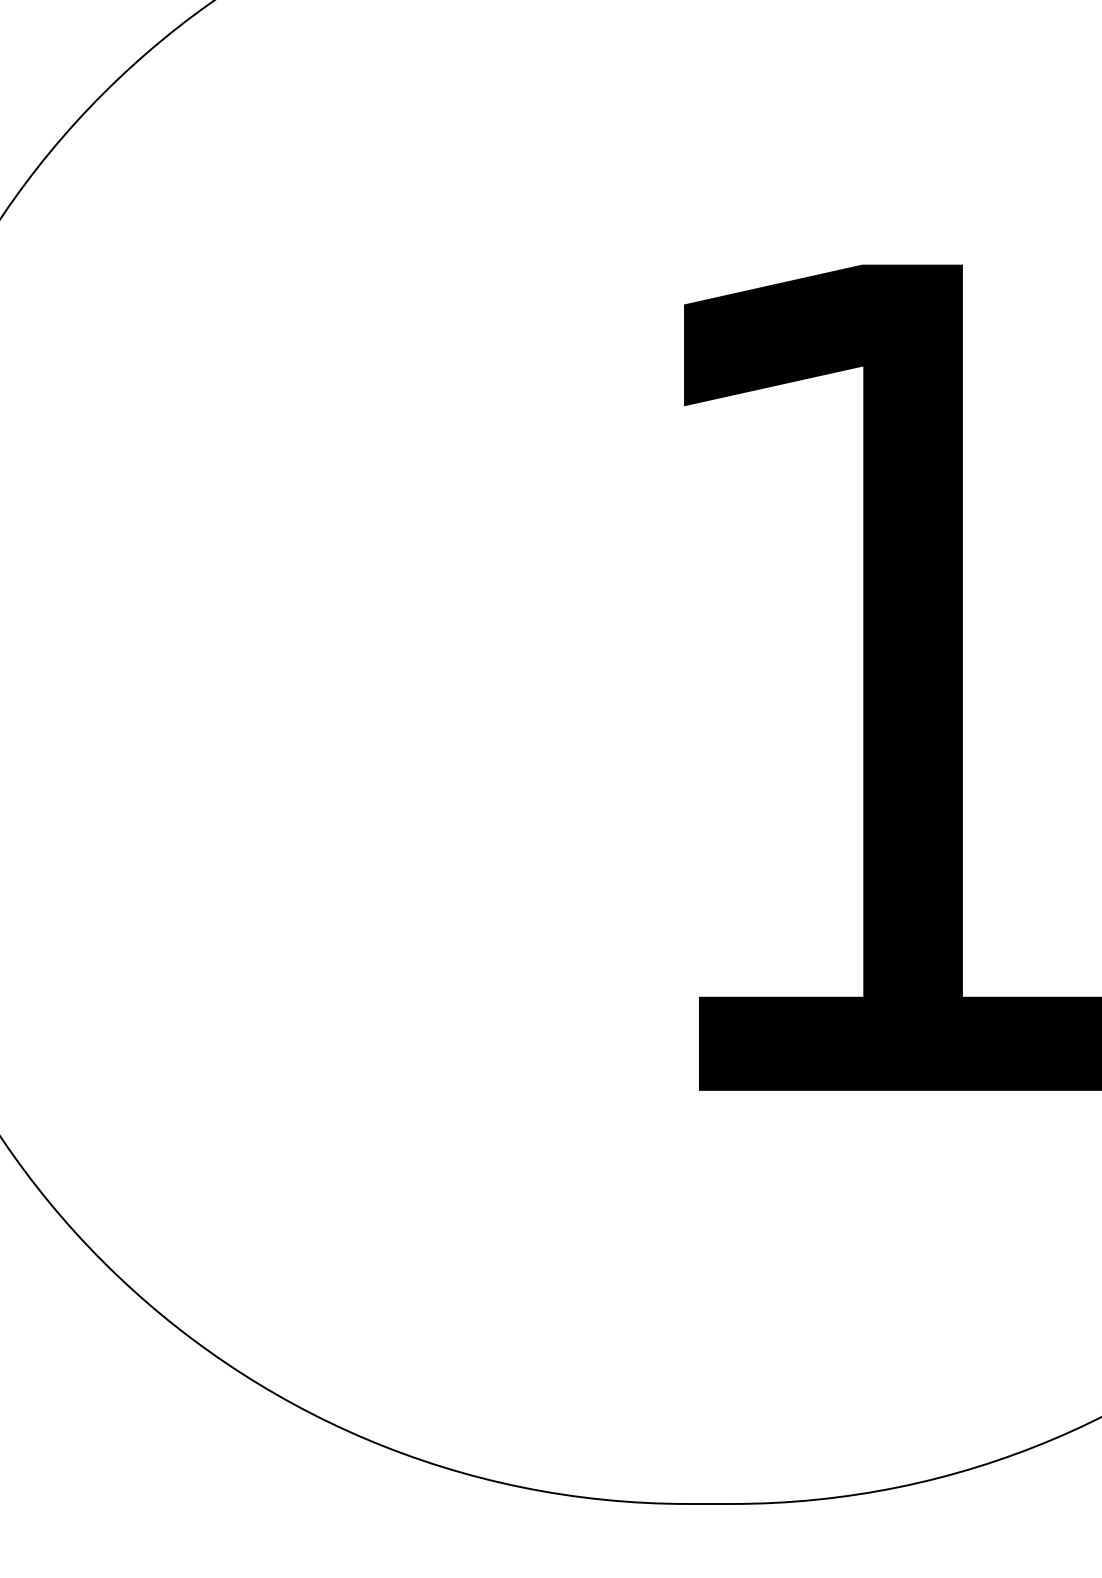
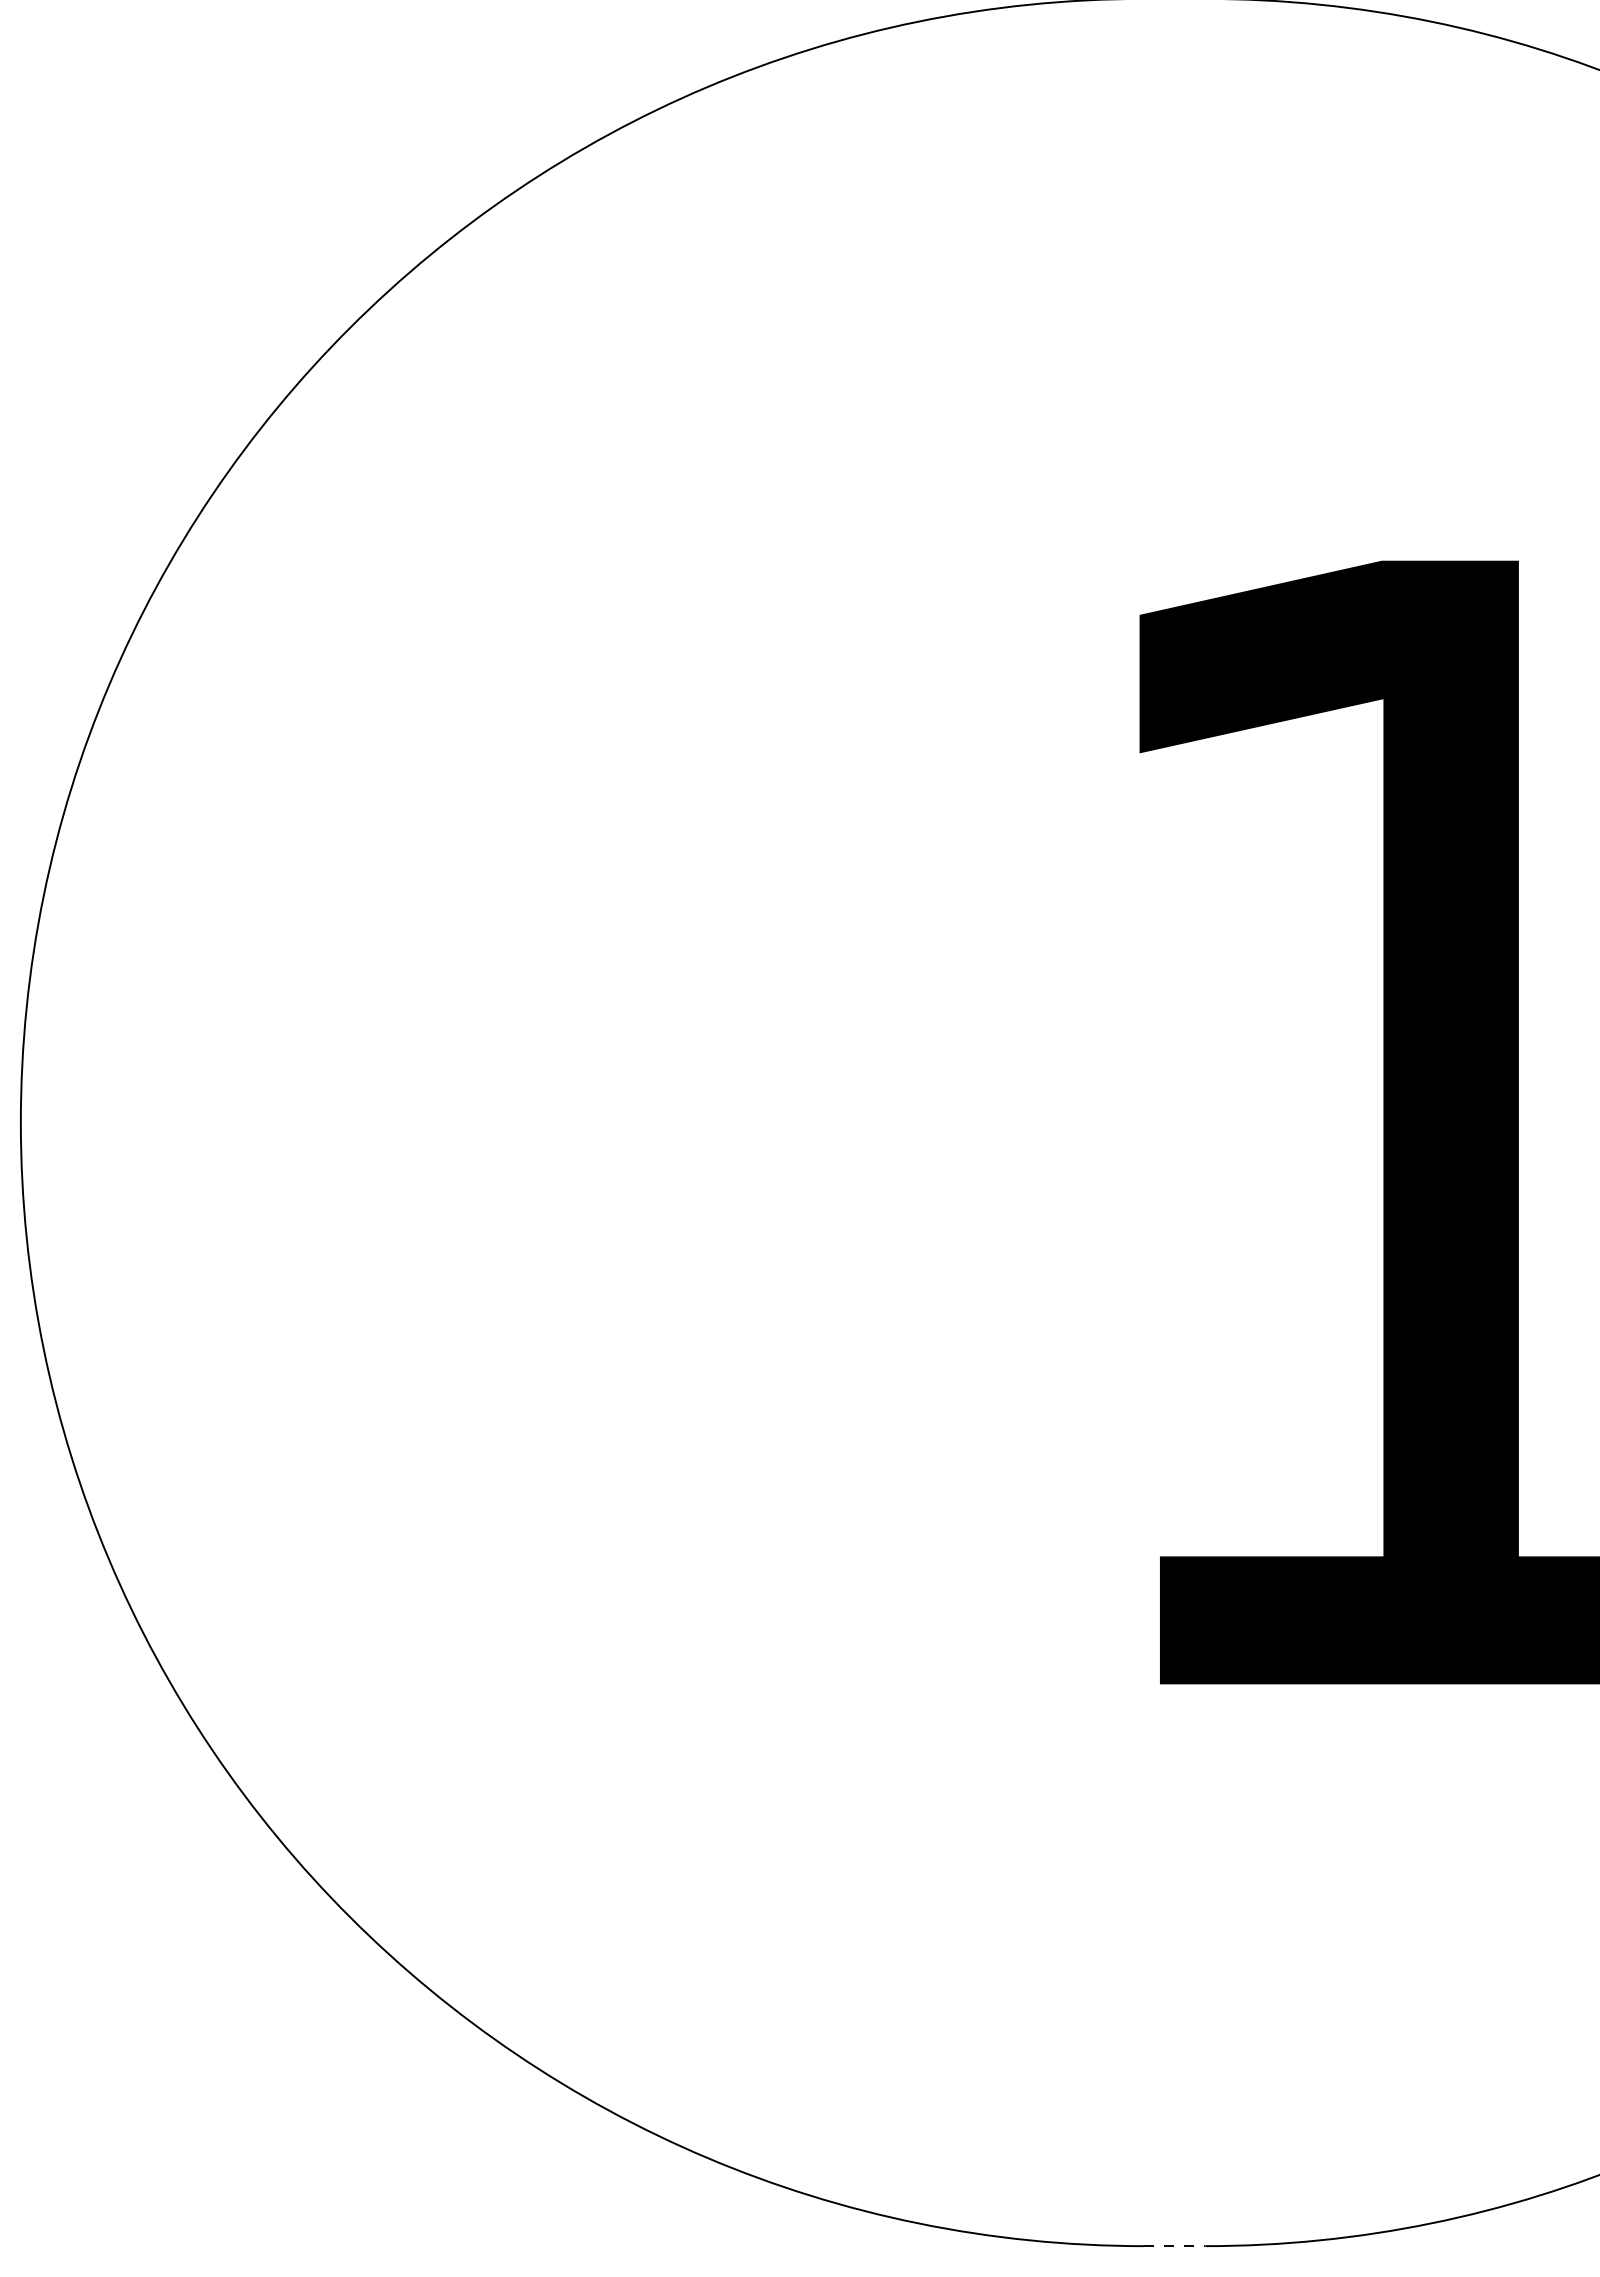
line: (710, 1504) -> (1175, 2246), solid -> dashed

